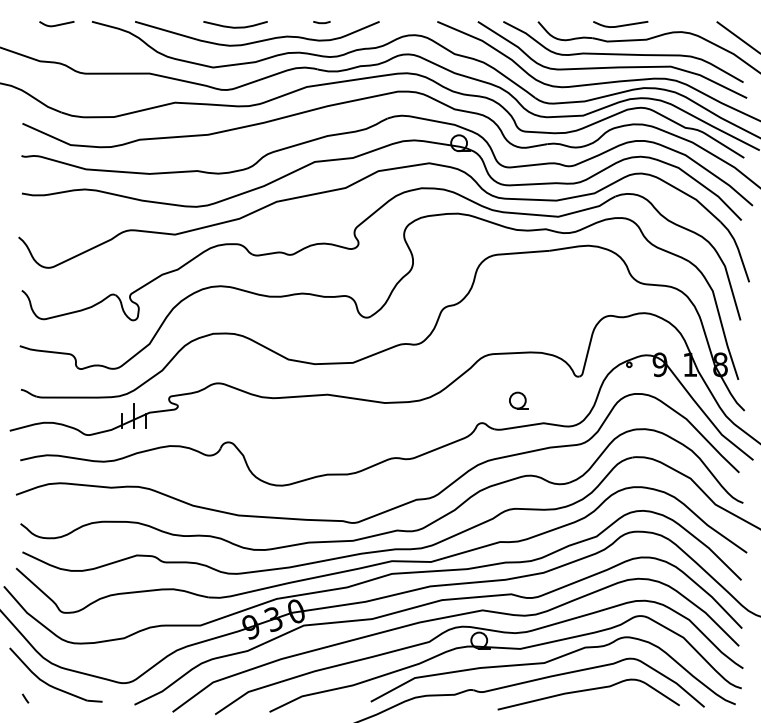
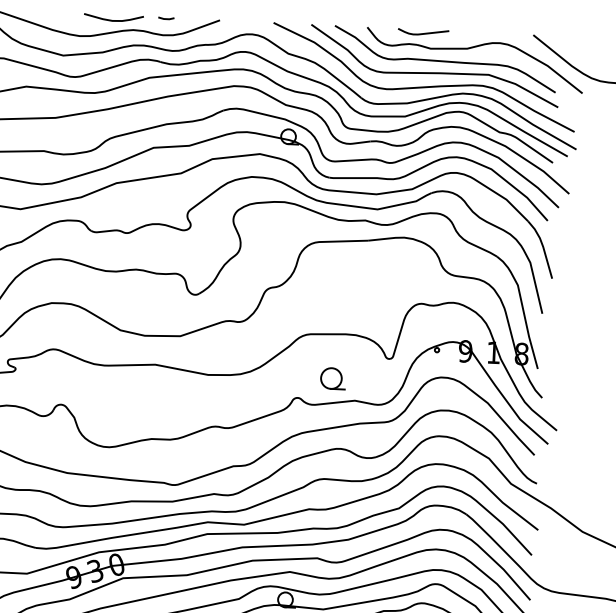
curve: (620, 25) -> (423, 33), moved
curve: (235, 26) -> (113, 19), moved
part: (518, 400) -> (332, 378), size x1.4

